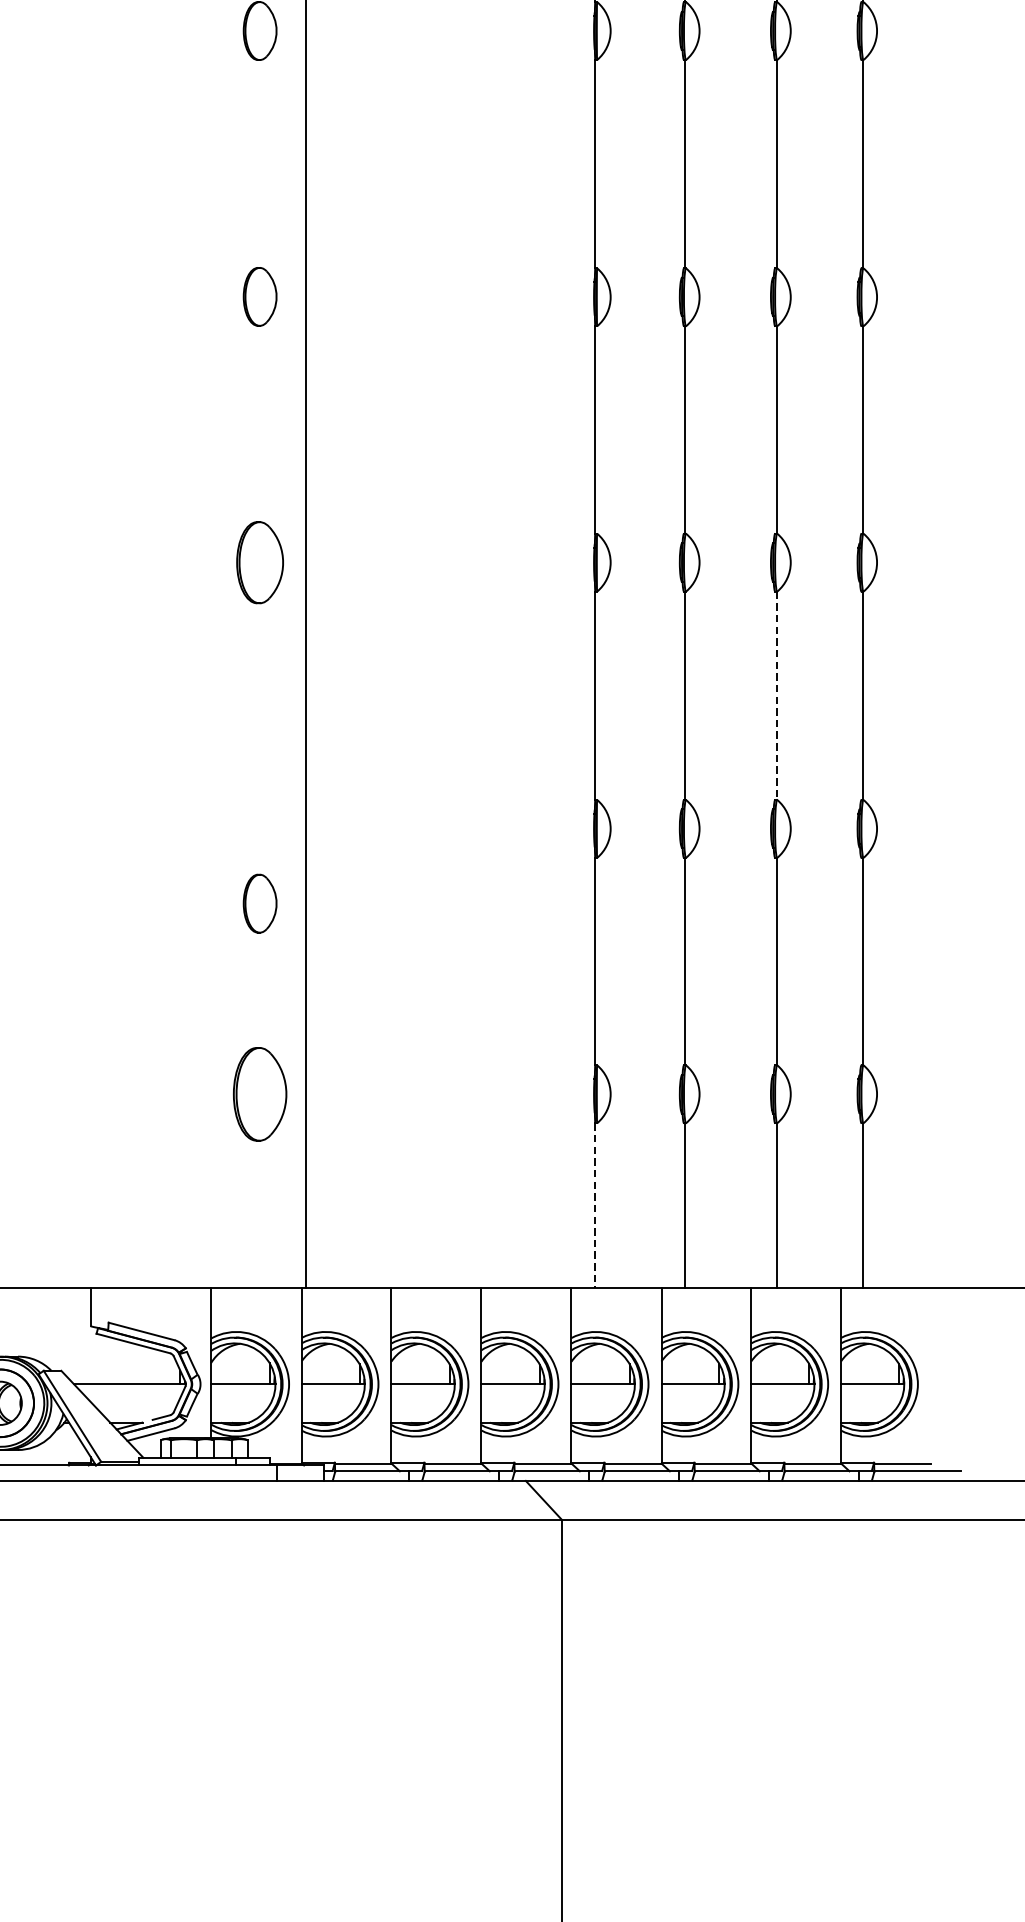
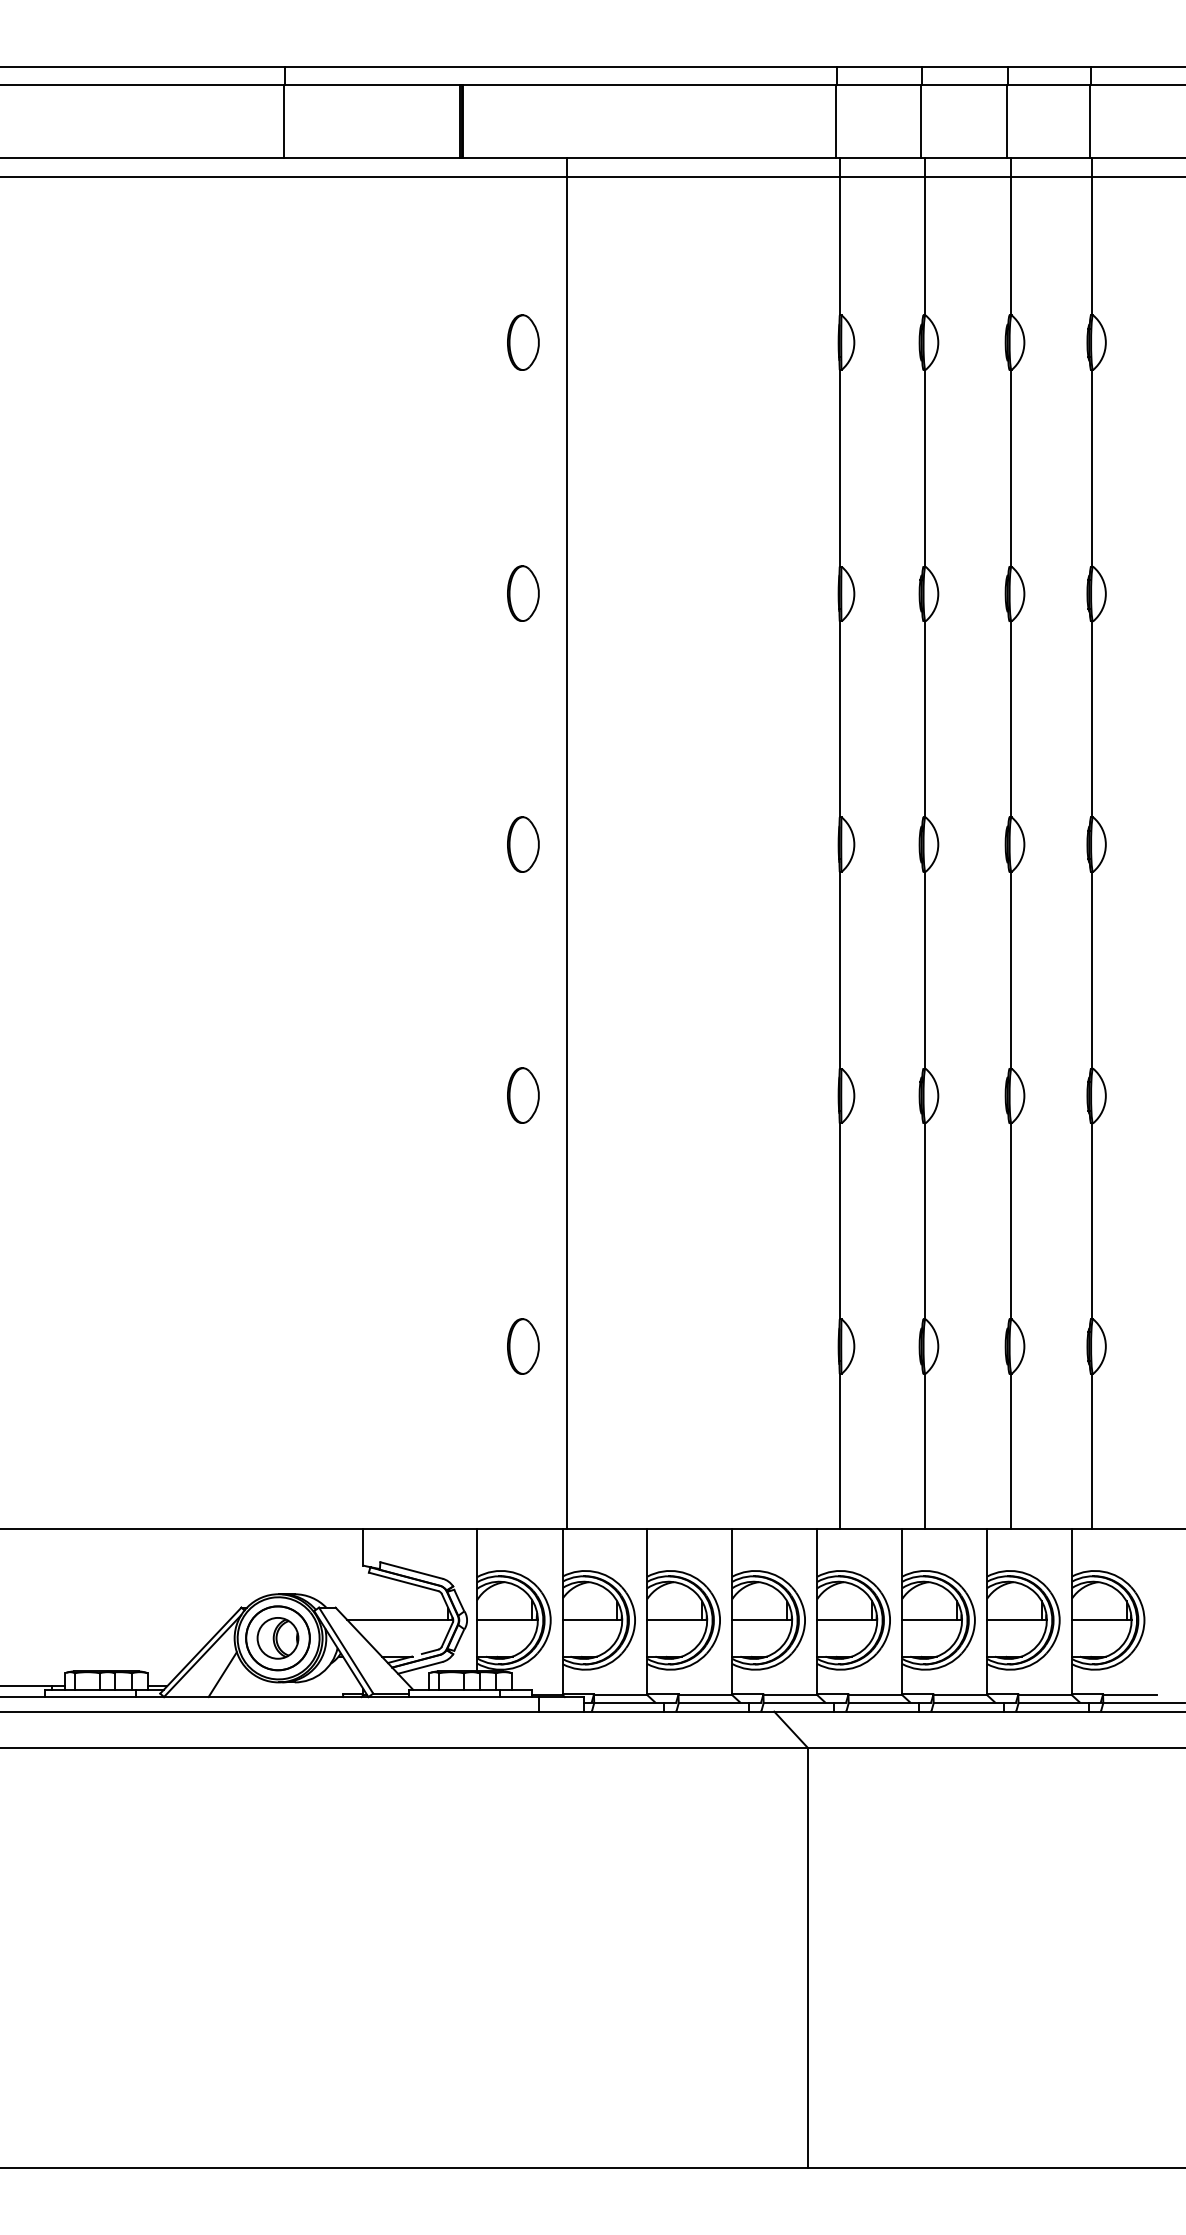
part: (260, 562) -> (523, 844), size x0.71
line: (776, 696) -> (1010, 970), dashed -> solid
part: (260, 903) -> (523, 1095), moved
part: (260, 1094) -> (523, 1346), size x0.62
line: (594, 1205) -> (839, 1451), dashed -> solid

